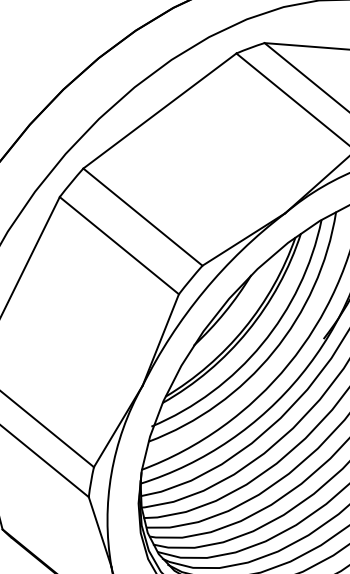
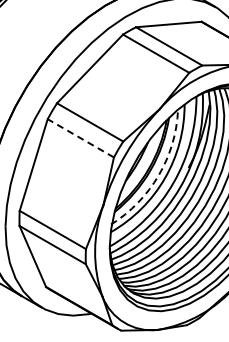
line: (118, 245) -> (80, 138), solid -> dashed
arc: (261, 344) -> (158, 175), solid -> dashed

